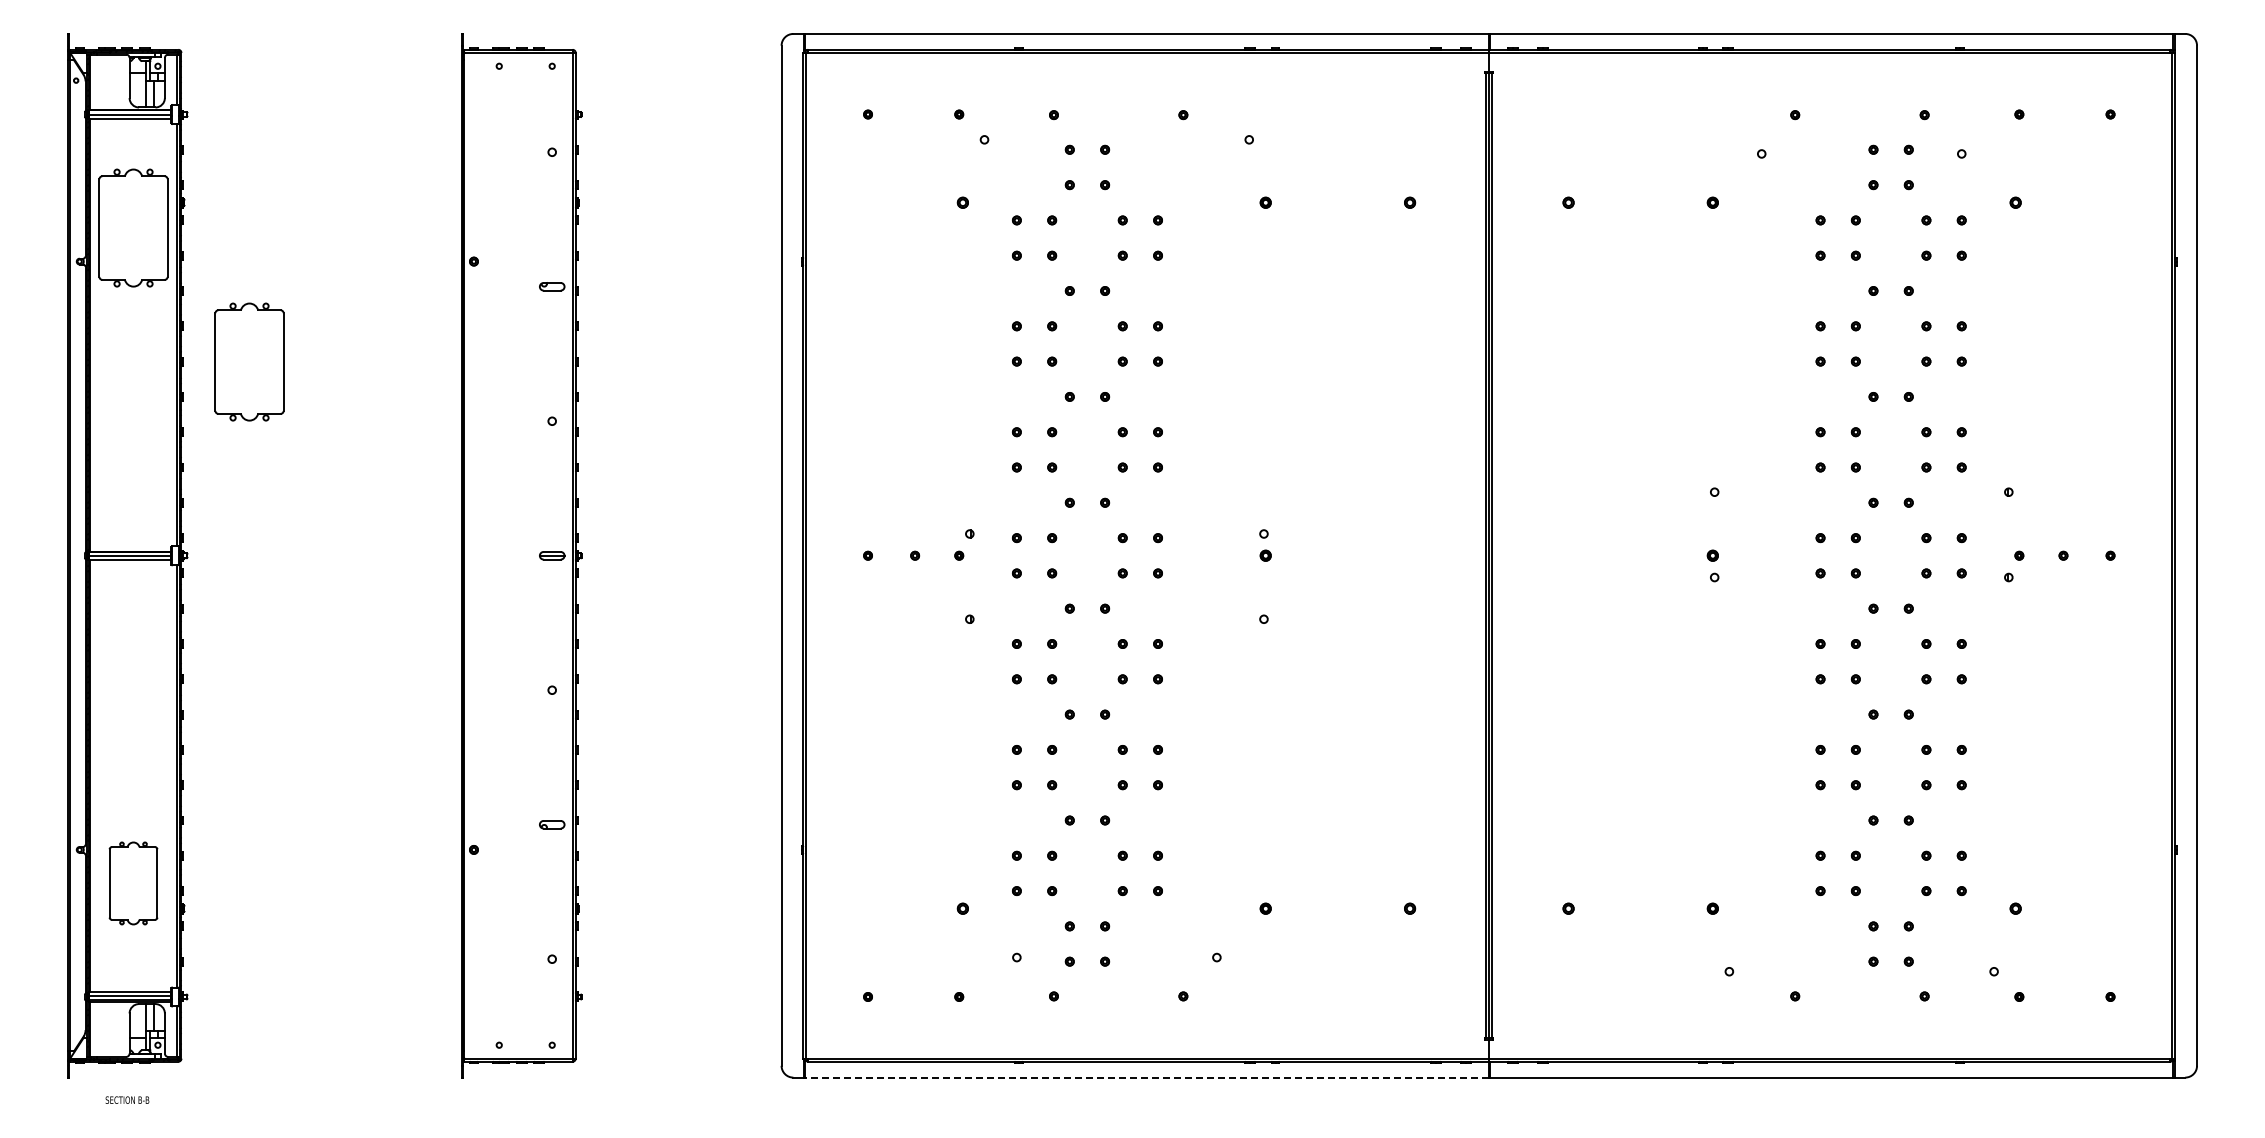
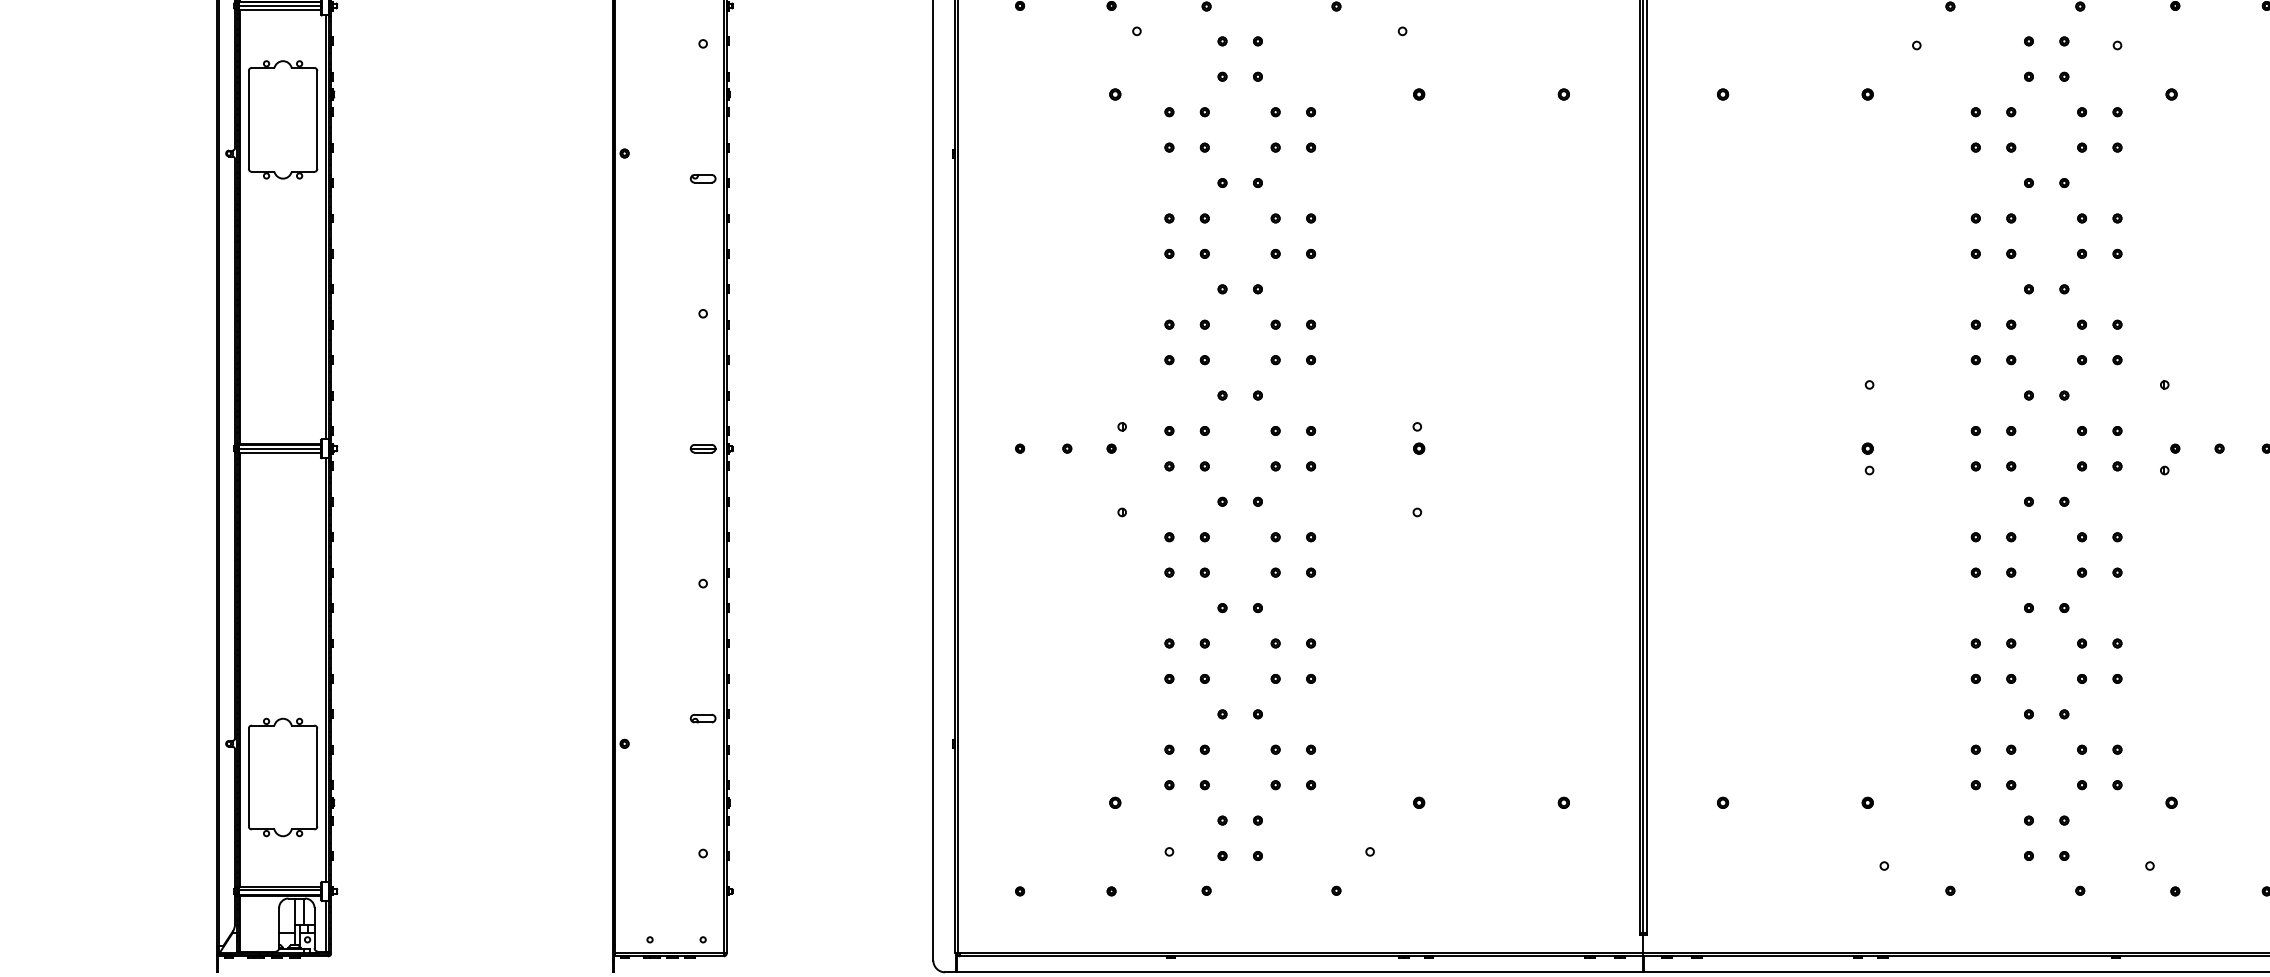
part: (249, 361) -> (399, 253), removed
part: (133, 883) -> (283, 777), size x1.43
line: (1147, 1077) -> (1300, 972), dashed -> solid

